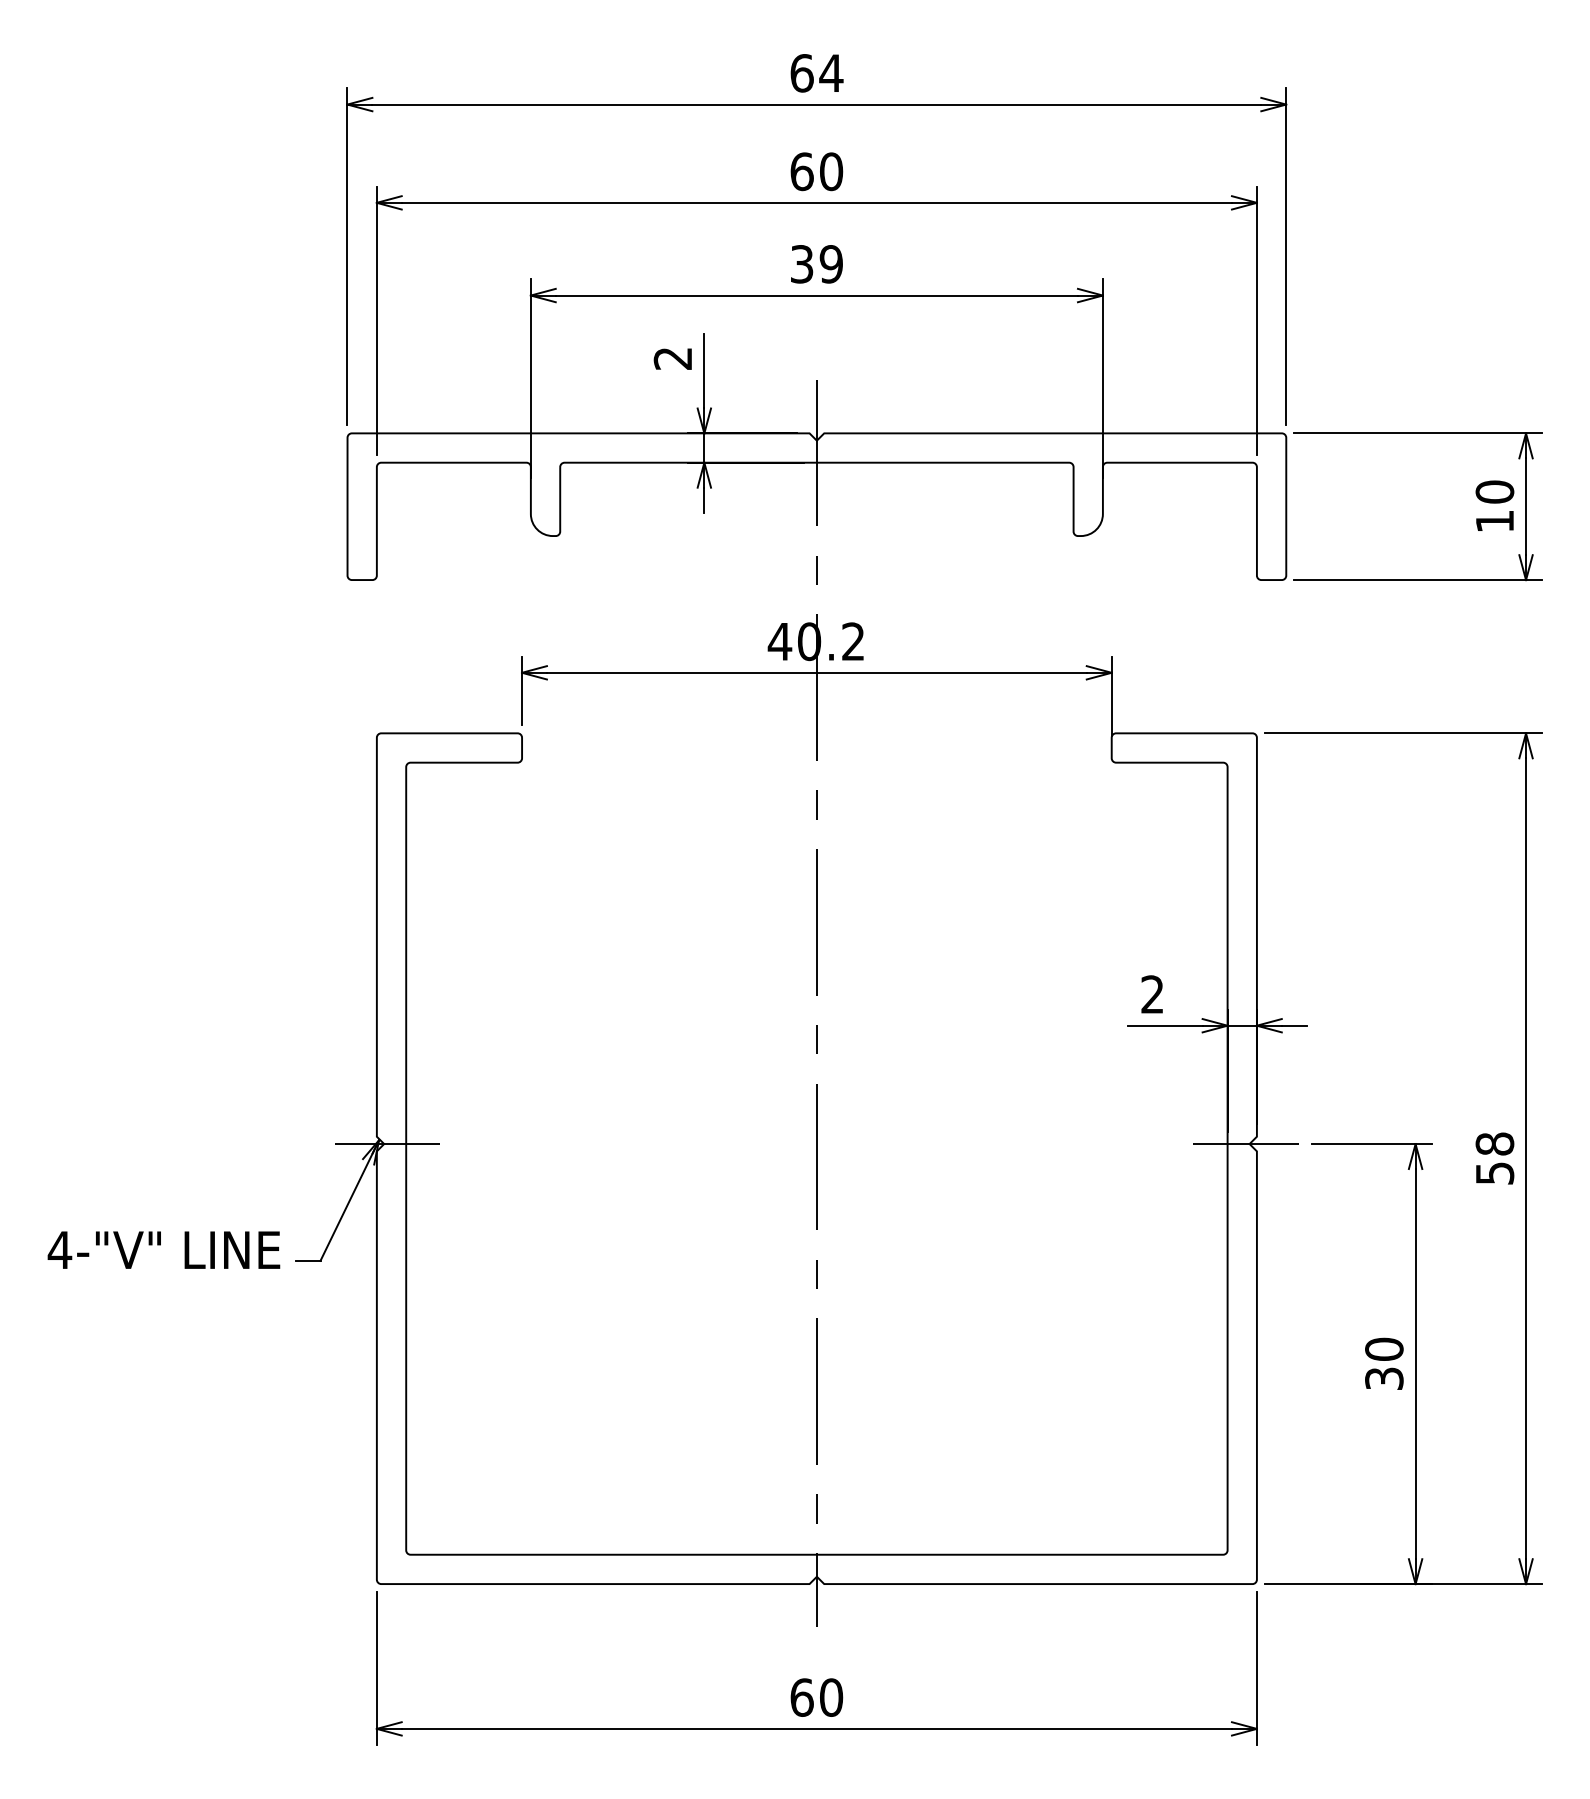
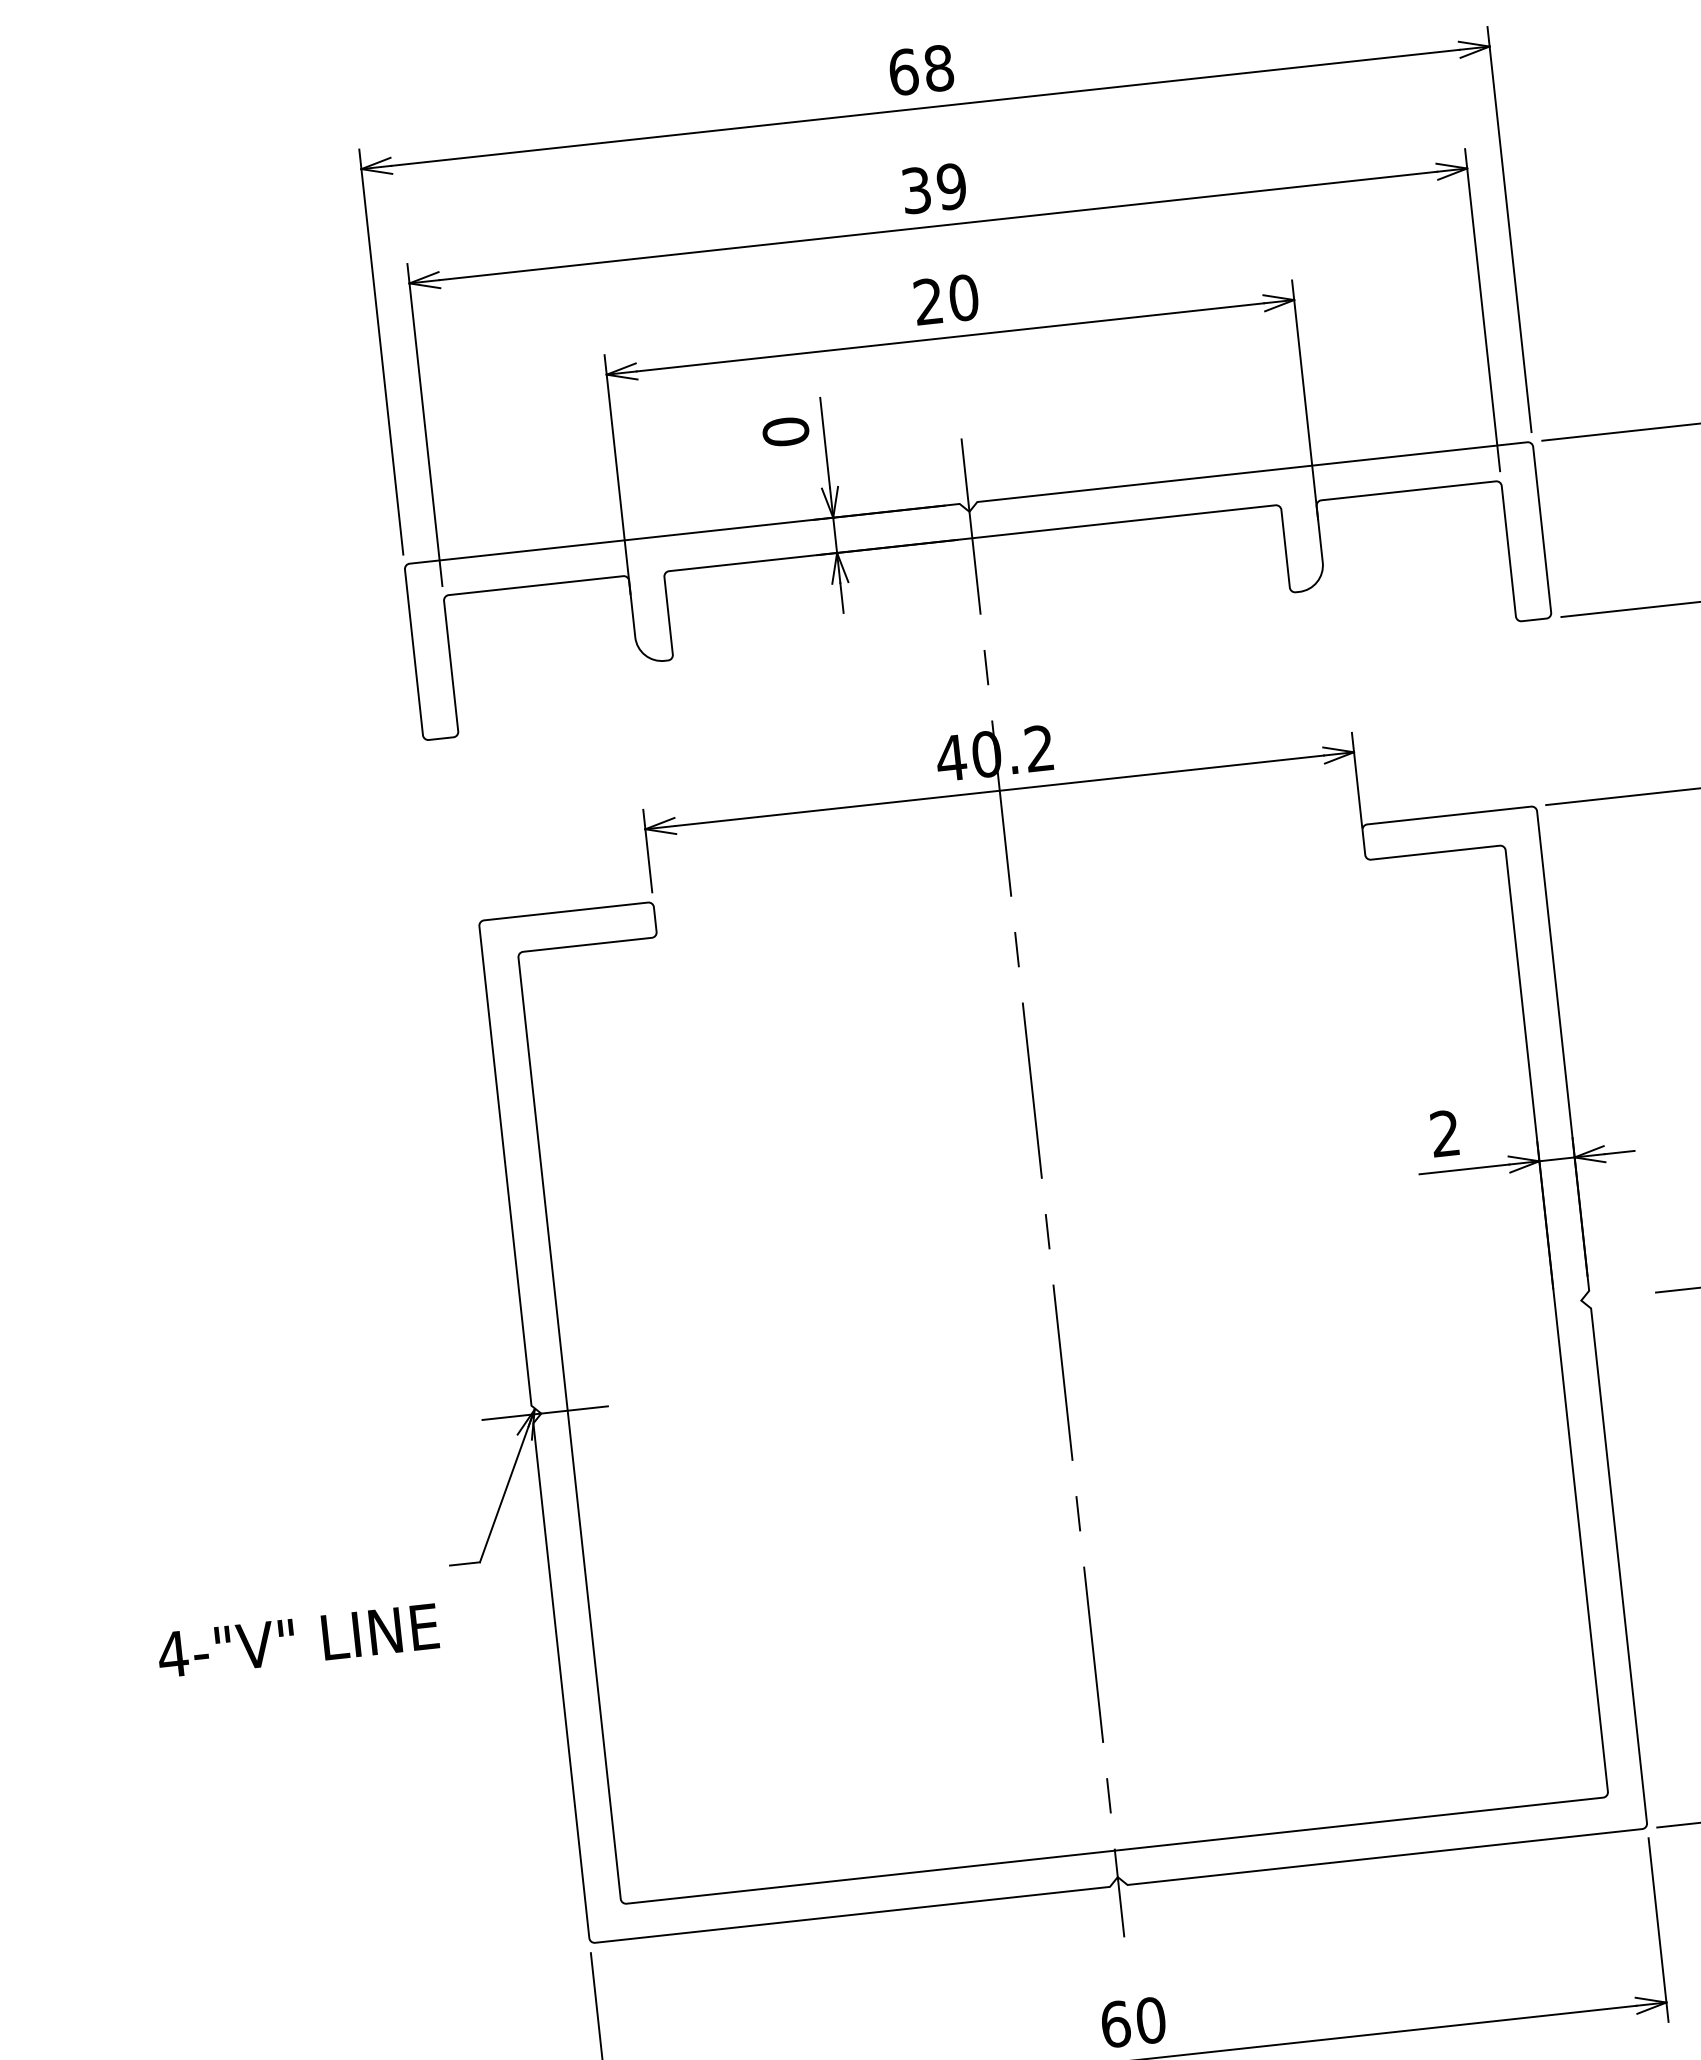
text: (831, 73) -> (939, 68), 64 -> 68
text: (816, 171) -> (933, 188), 60 -> 39
text: (816, 264) -> (945, 300), 39 -> 20
text: (672, 358) -> (785, 431), 2 -> 0
line: (1246, 1144) -> (1577, 1301), removed
text: (163, 1249) -> (297, 1640), moved

